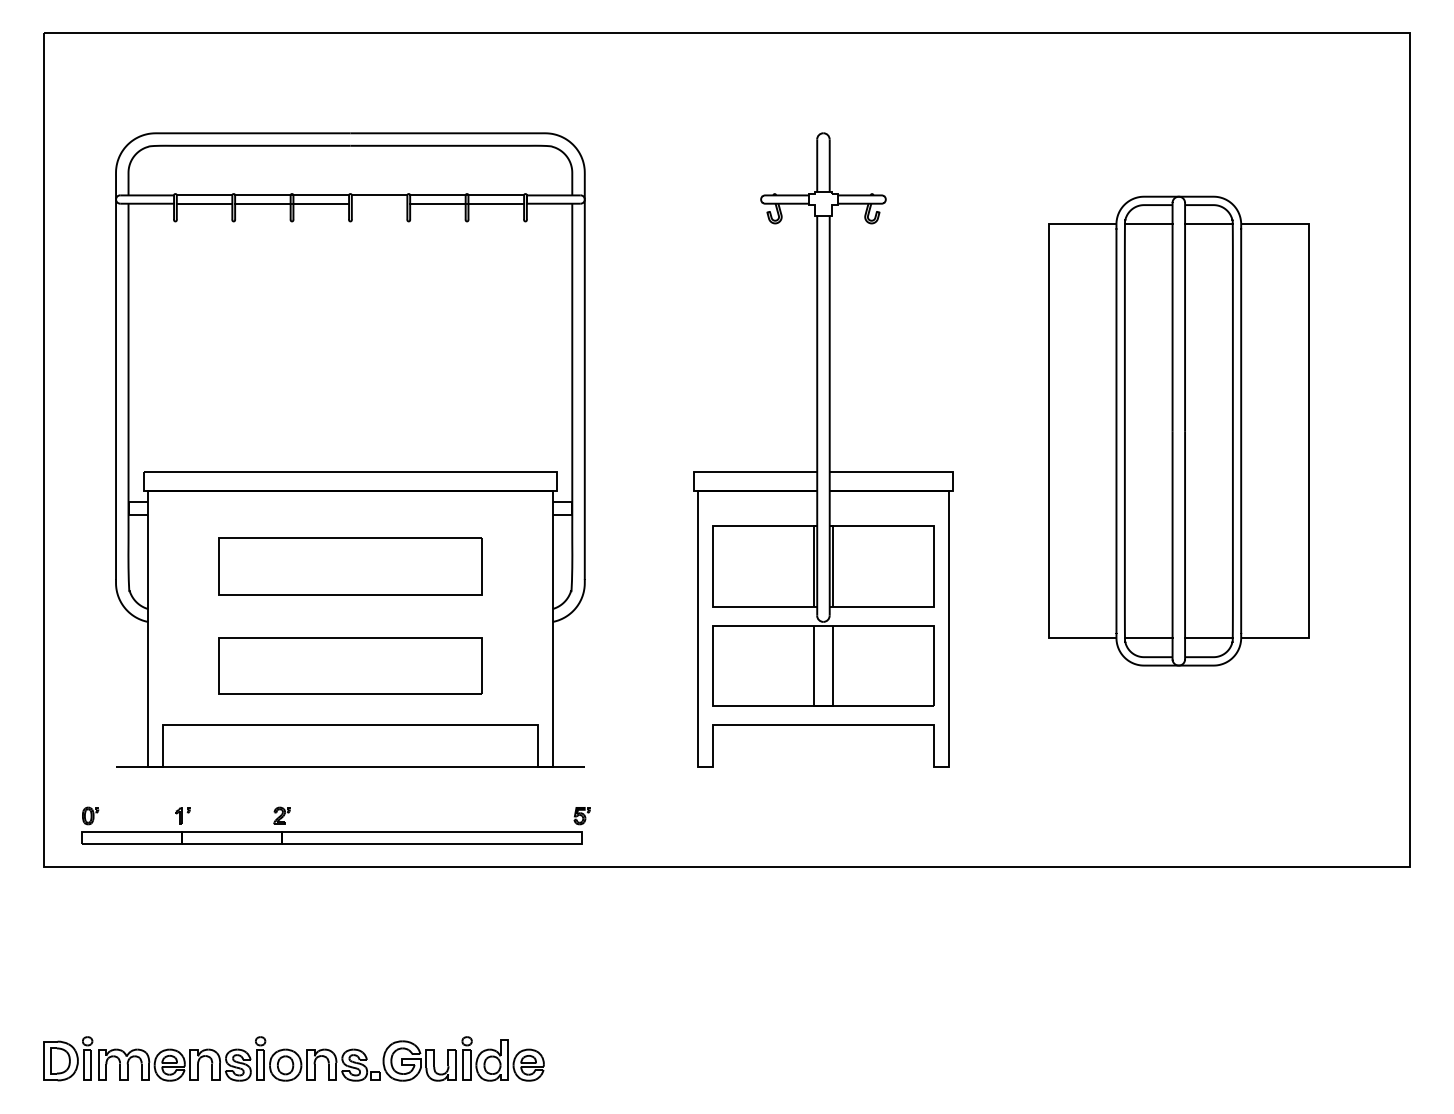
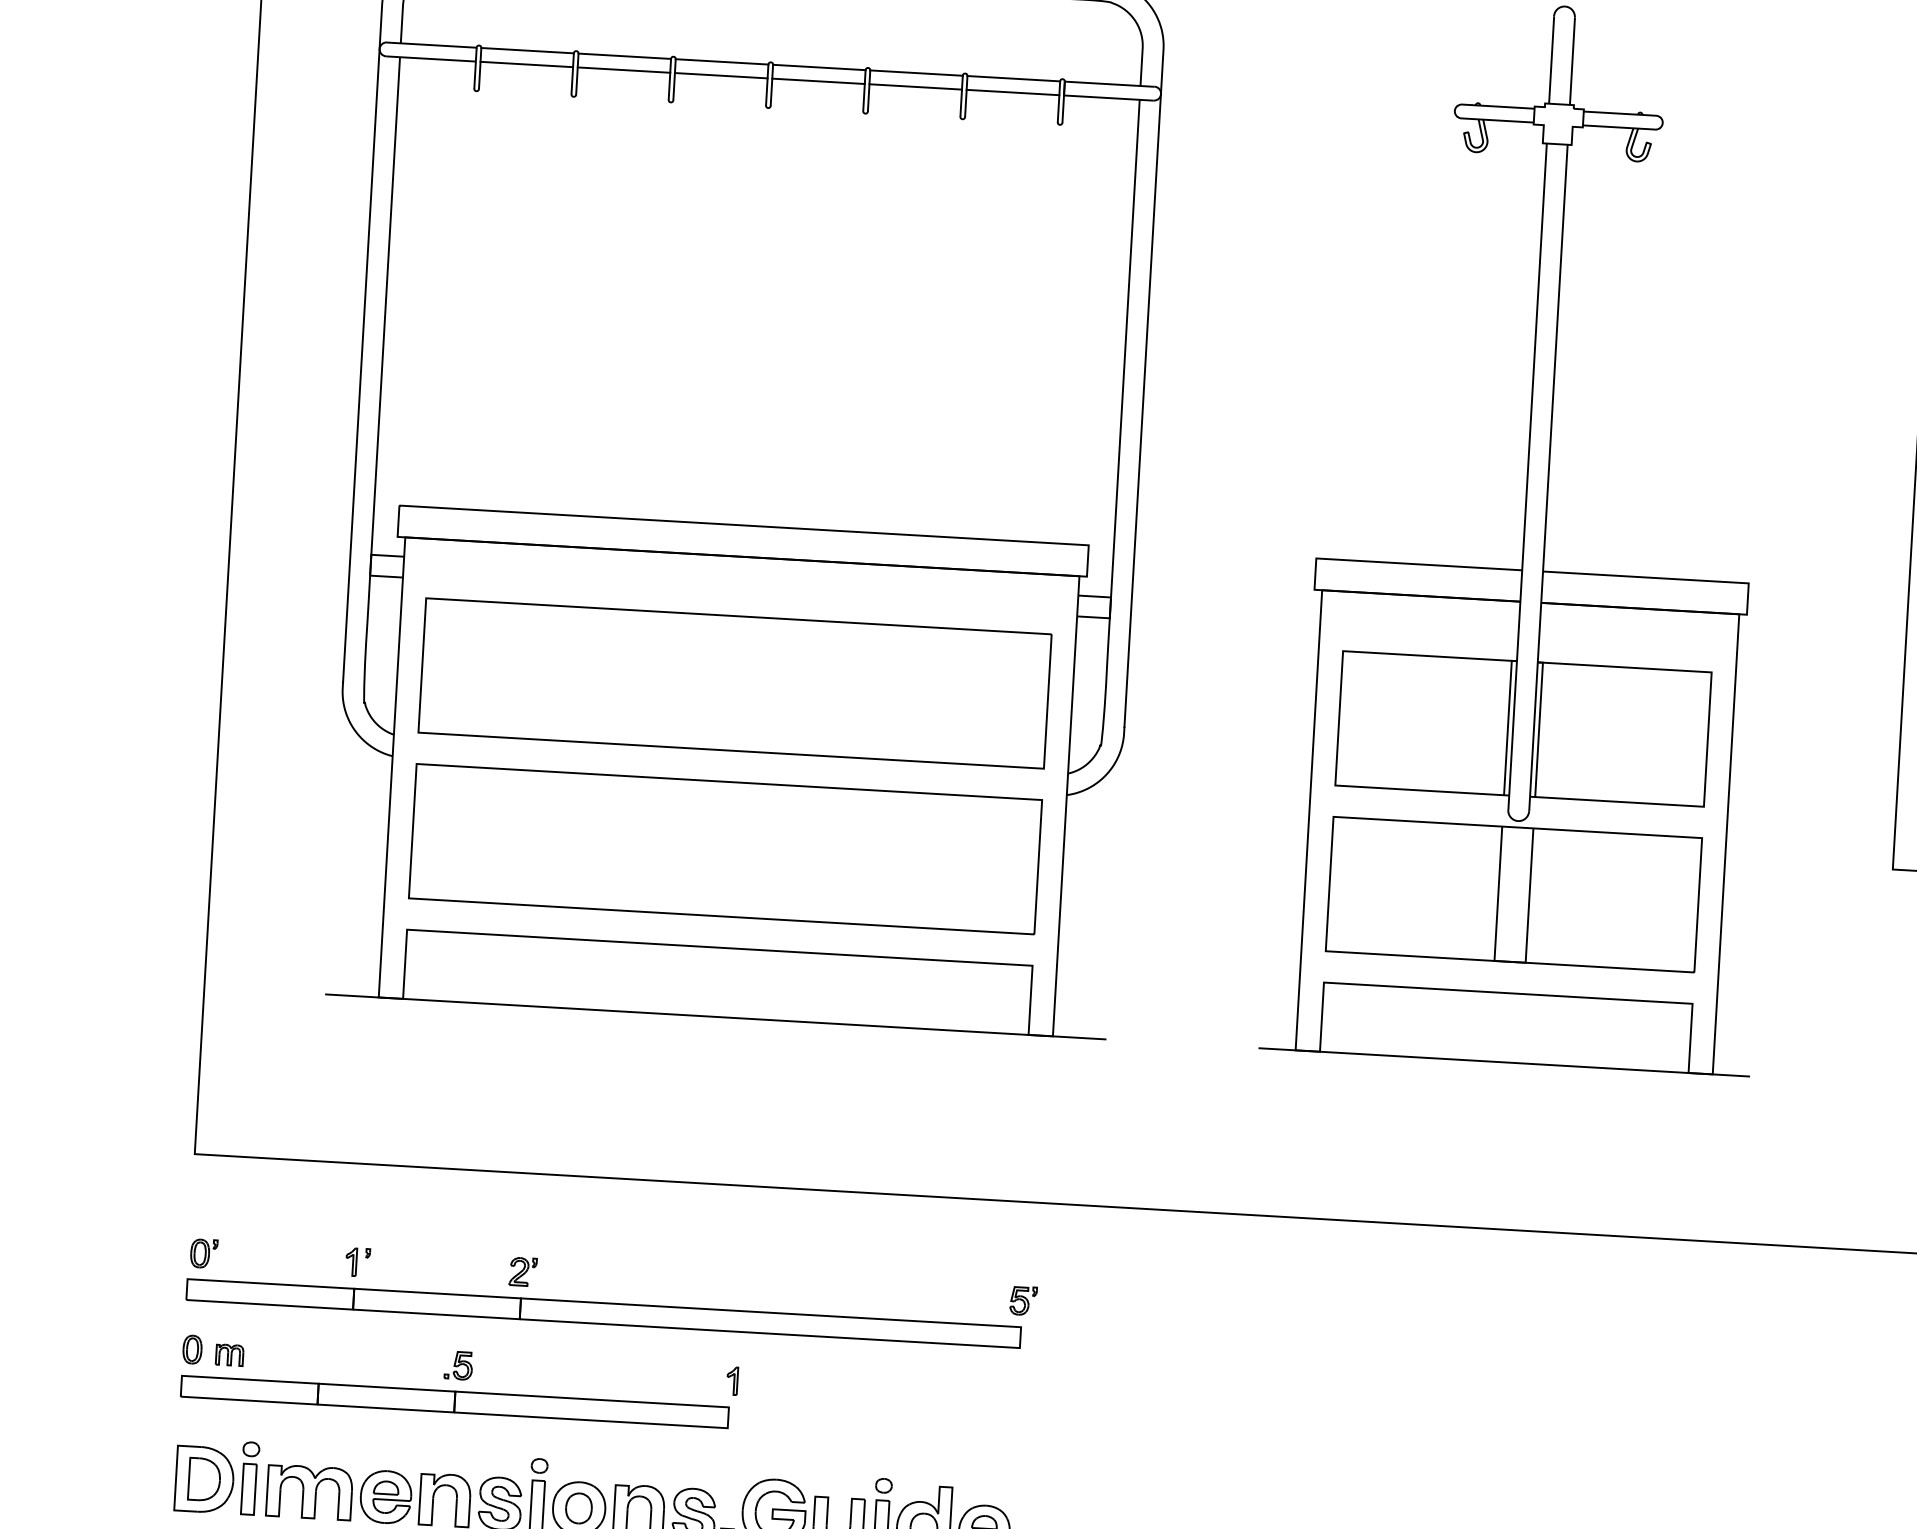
line: (379, 203) -> (818, 80), added
part: (350, 566) -> (735, 683), size x1.43
part: (350, 665) -> (725, 848), size x1.43
line: (823, 766) -> (1504, 1062), added
part: (335, 825) -> (611, 1293), moved
part: (209, 993) -> (459, 1381), added

